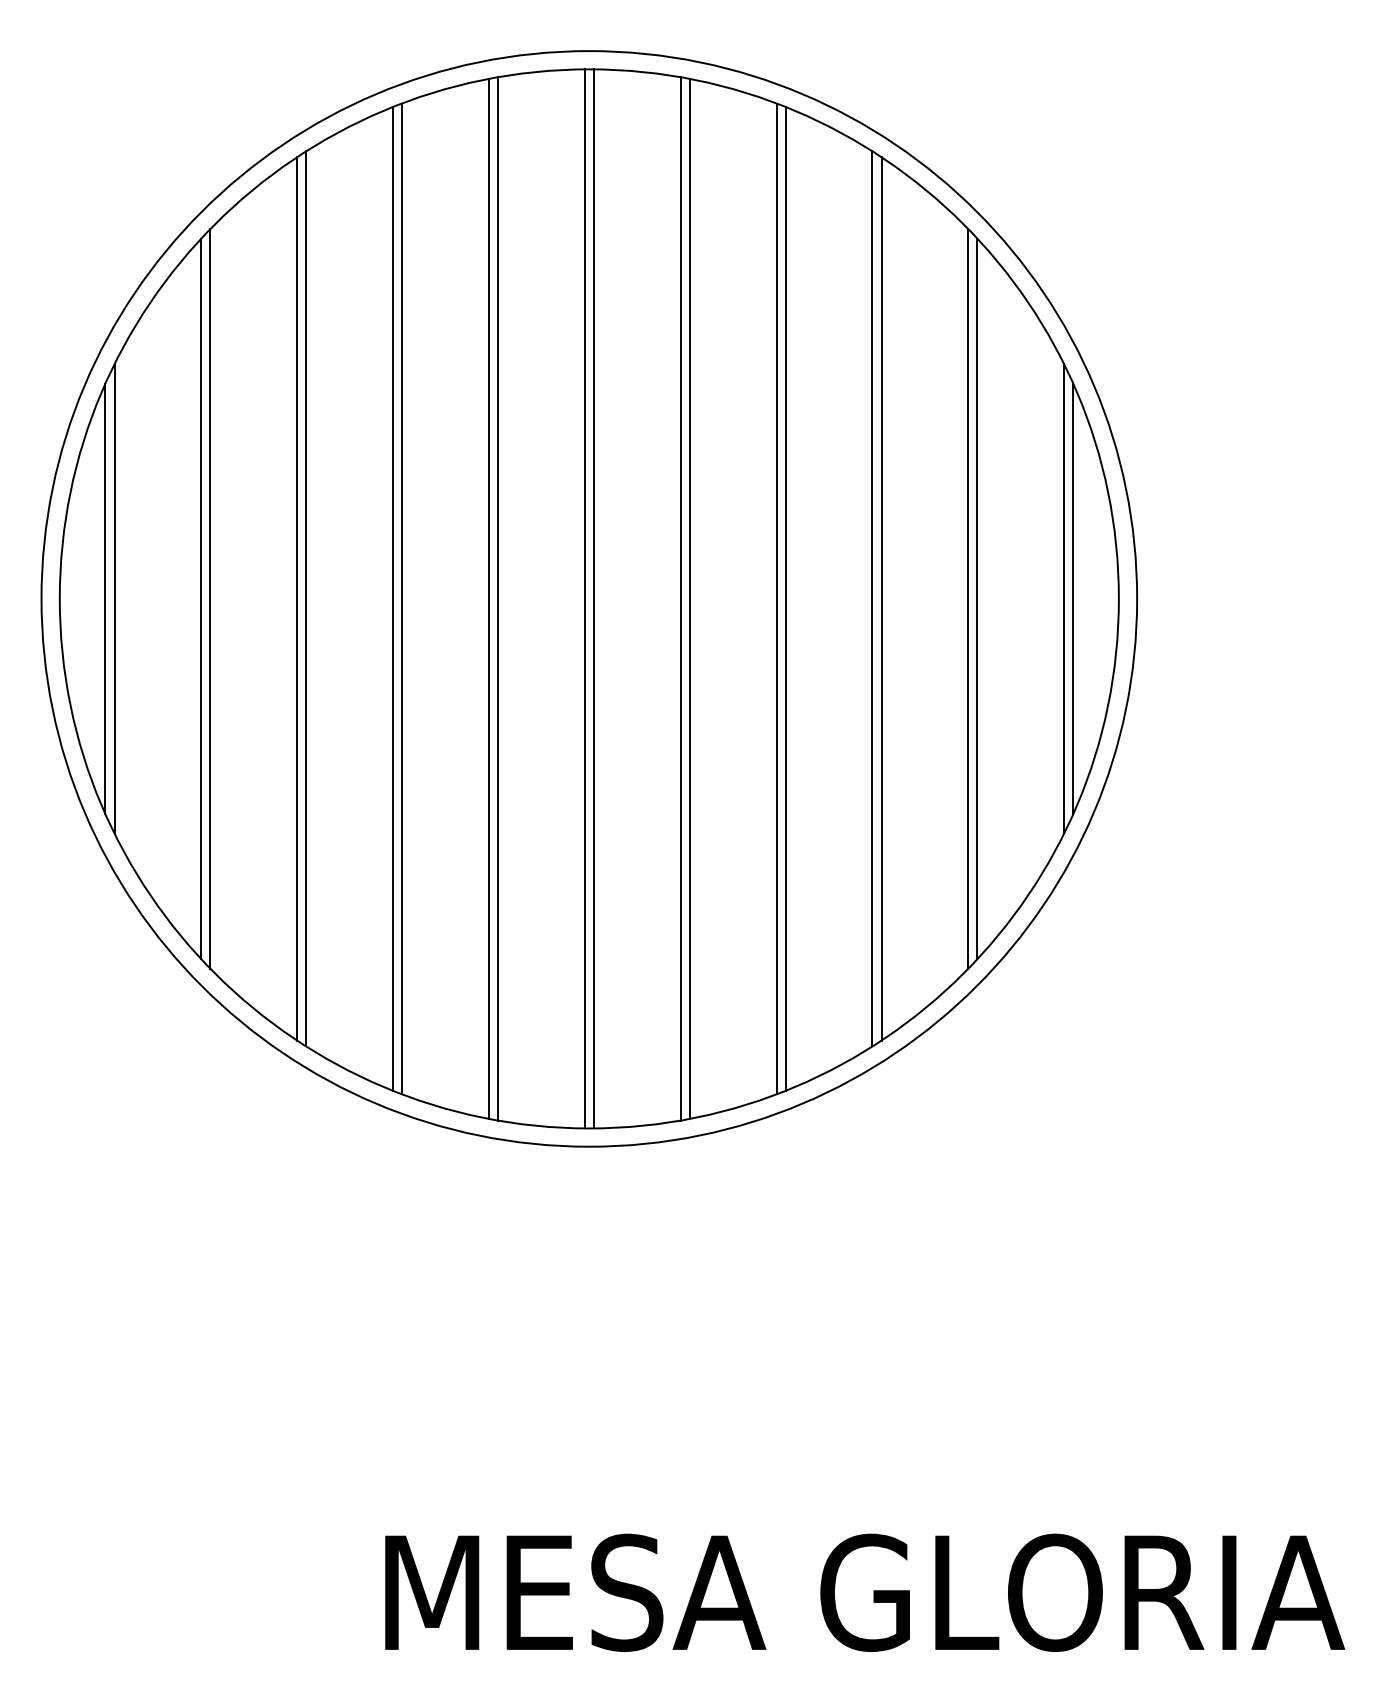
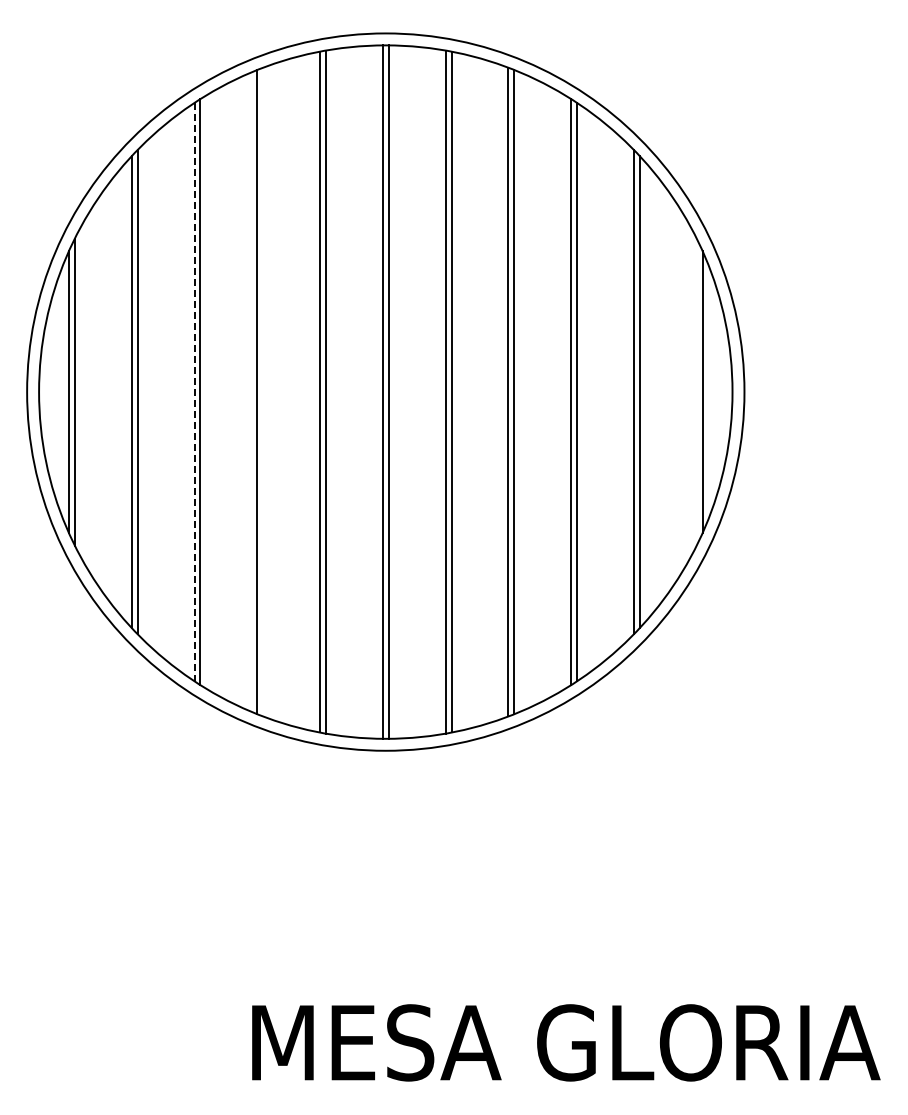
line: (402, 597) -> (263, 391), removed
line: (1063, 597) -> (696, 391), removed
line: (297, 599) -> (194, 392), solid -> dashed

